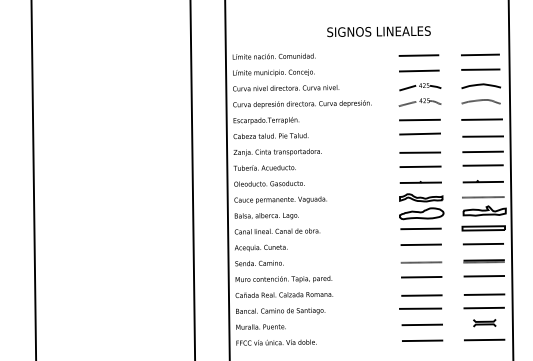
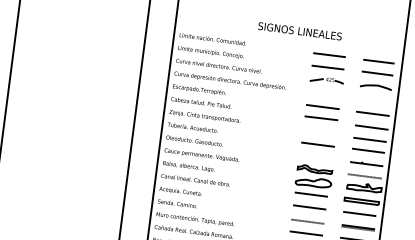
curve: (480, 101) -> (373, 99), removed
part: (419, 102) -> (324, 92), removed
line: (419, 152) -> (318, 133), removed
line: (420, 182) -> (316, 157), removed

